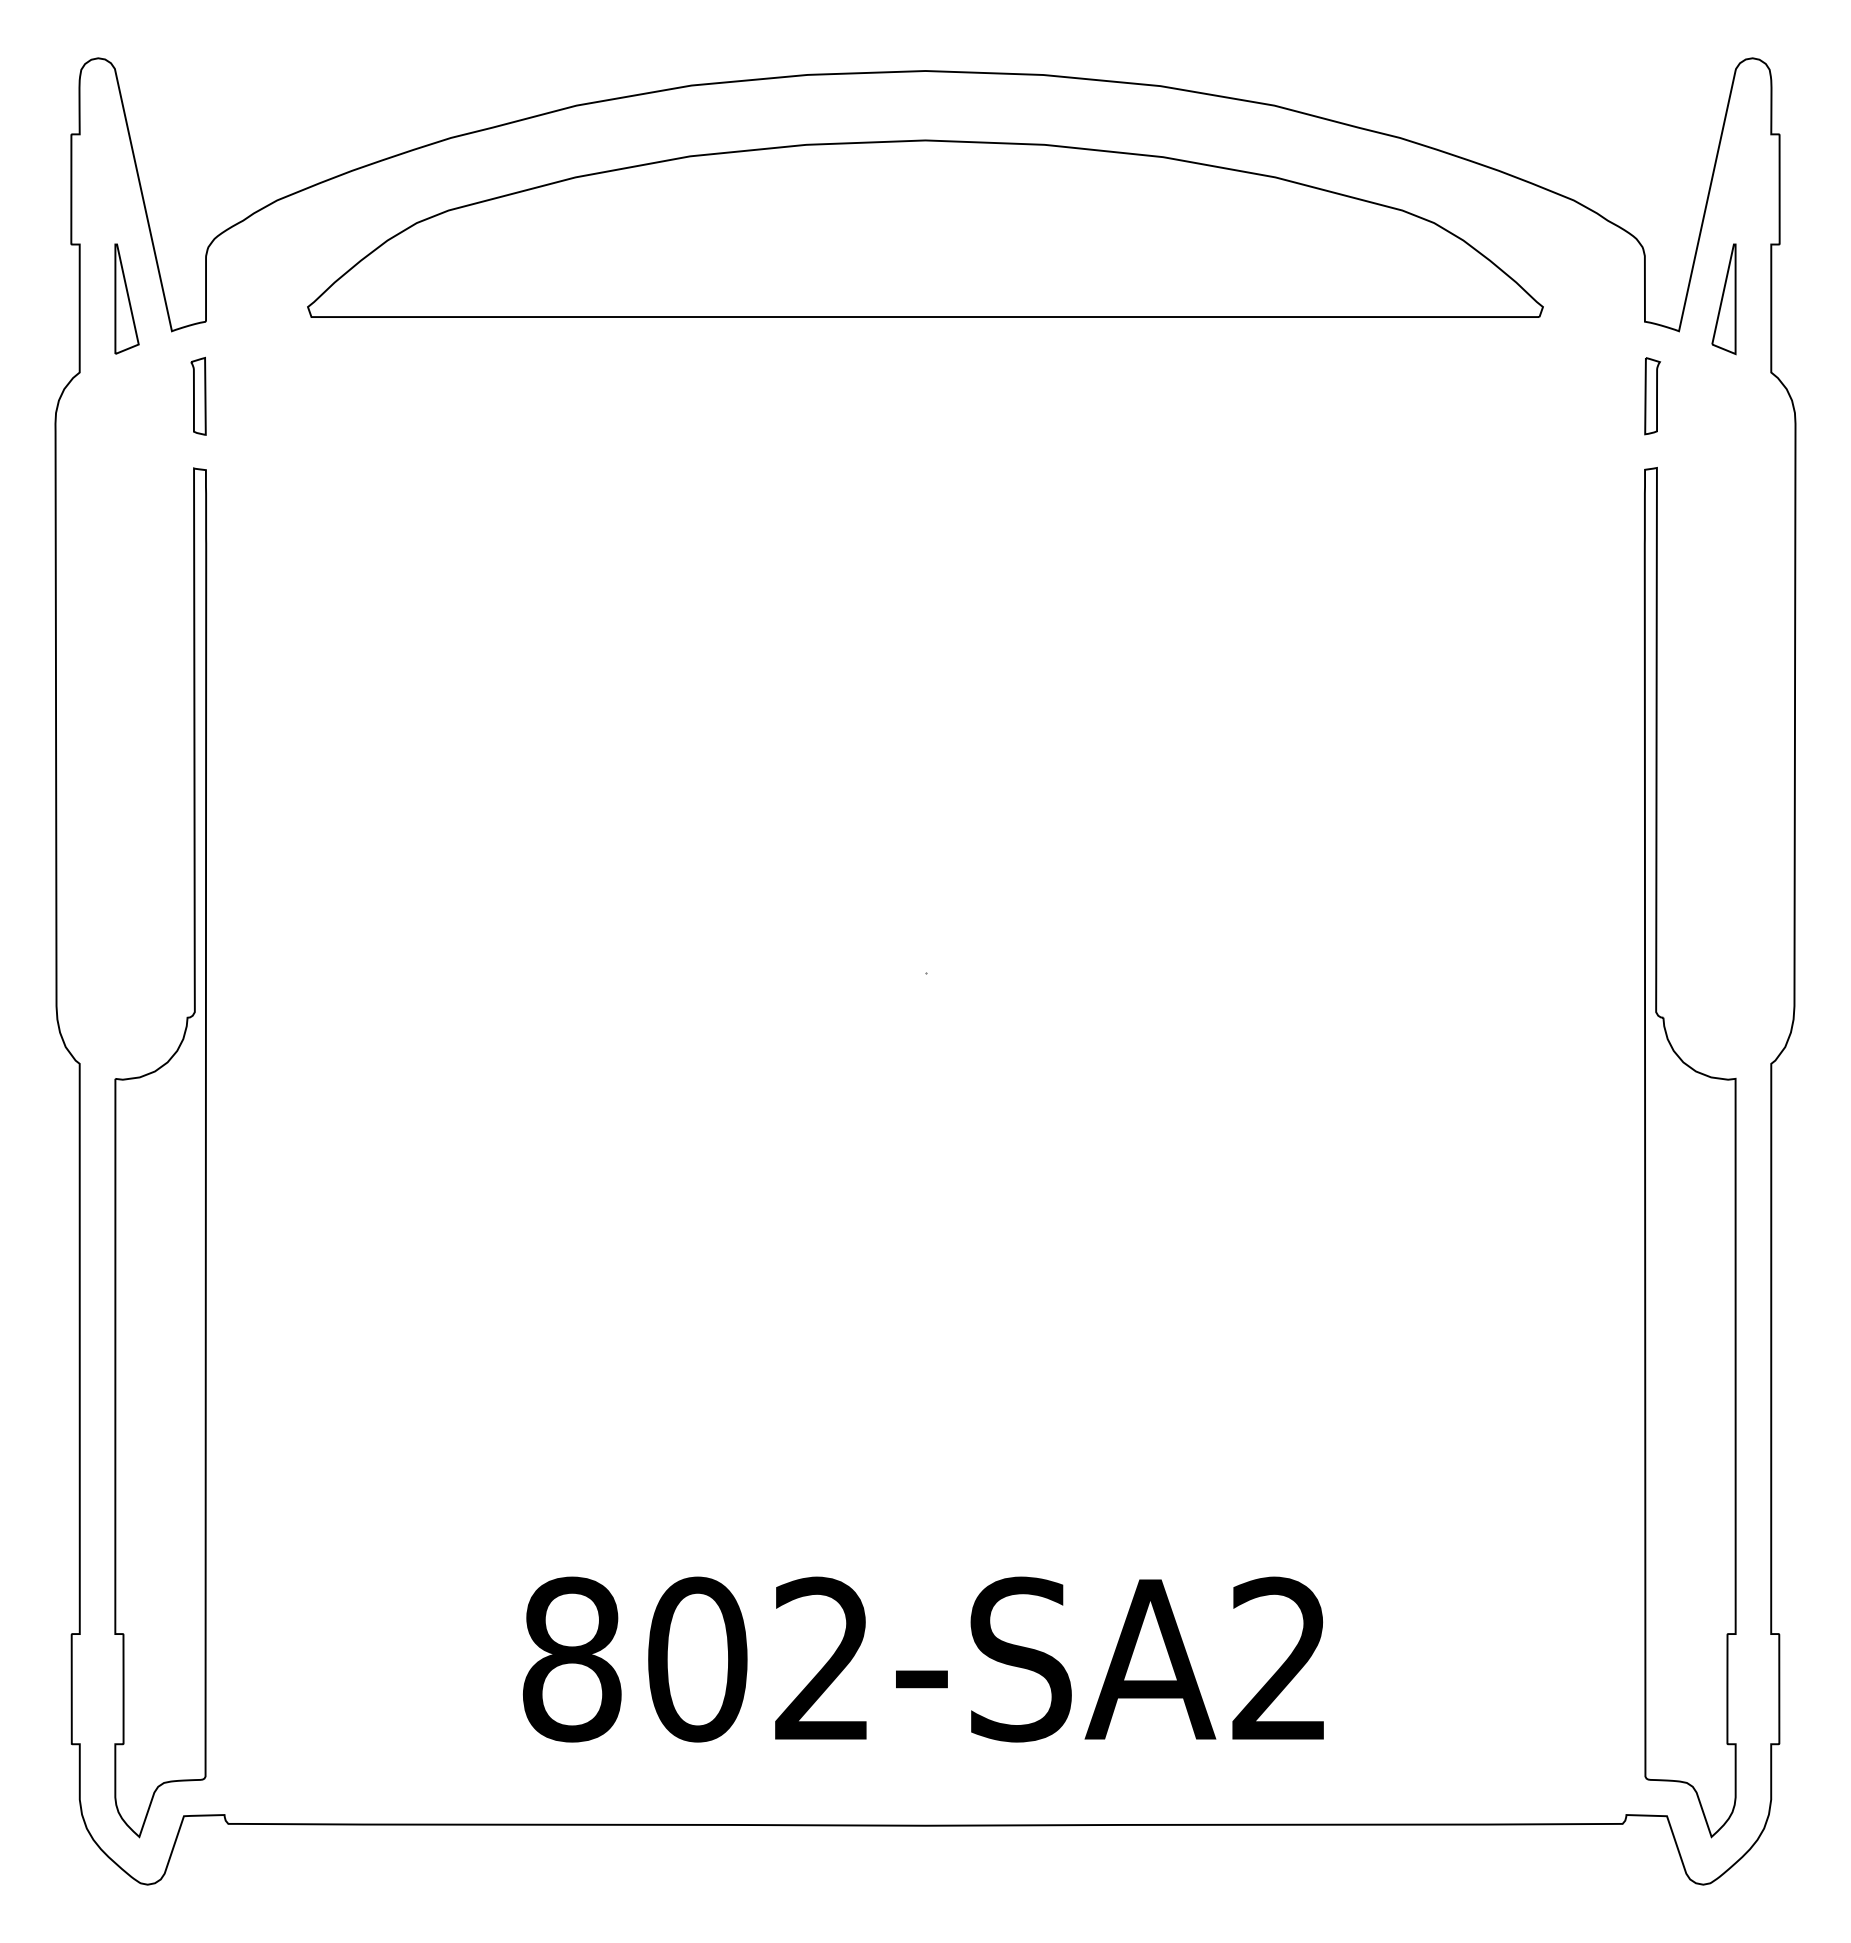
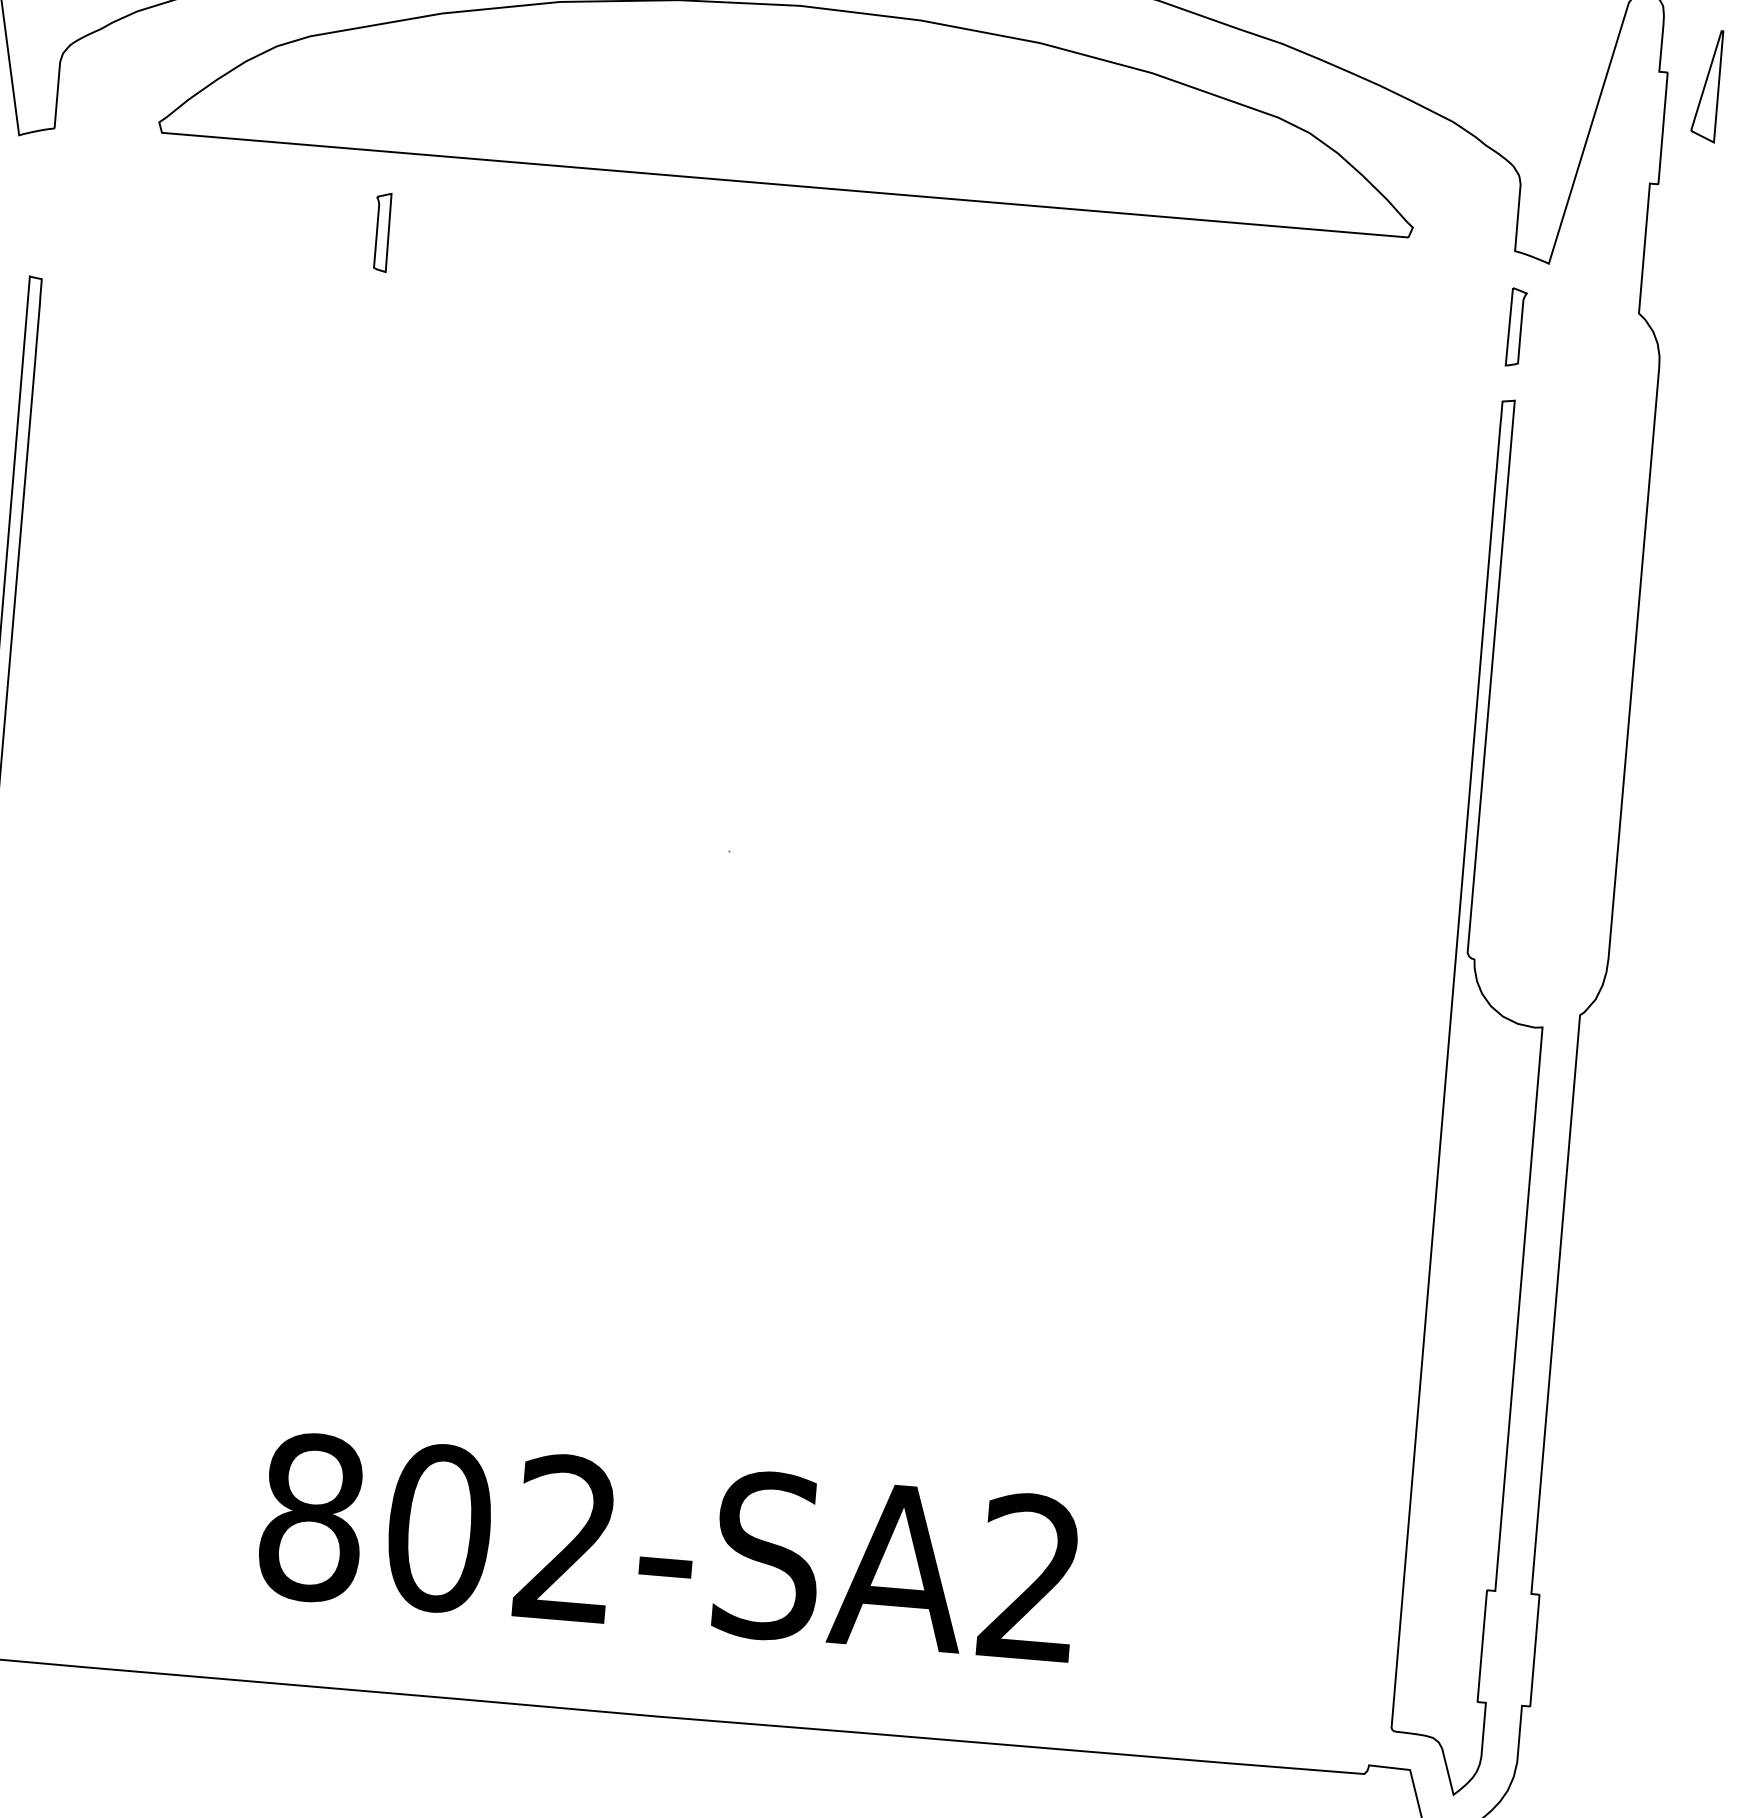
part: (1723, 299) -> (1706, 86), moved
part: (198, 395) -> (381, 231), moved

